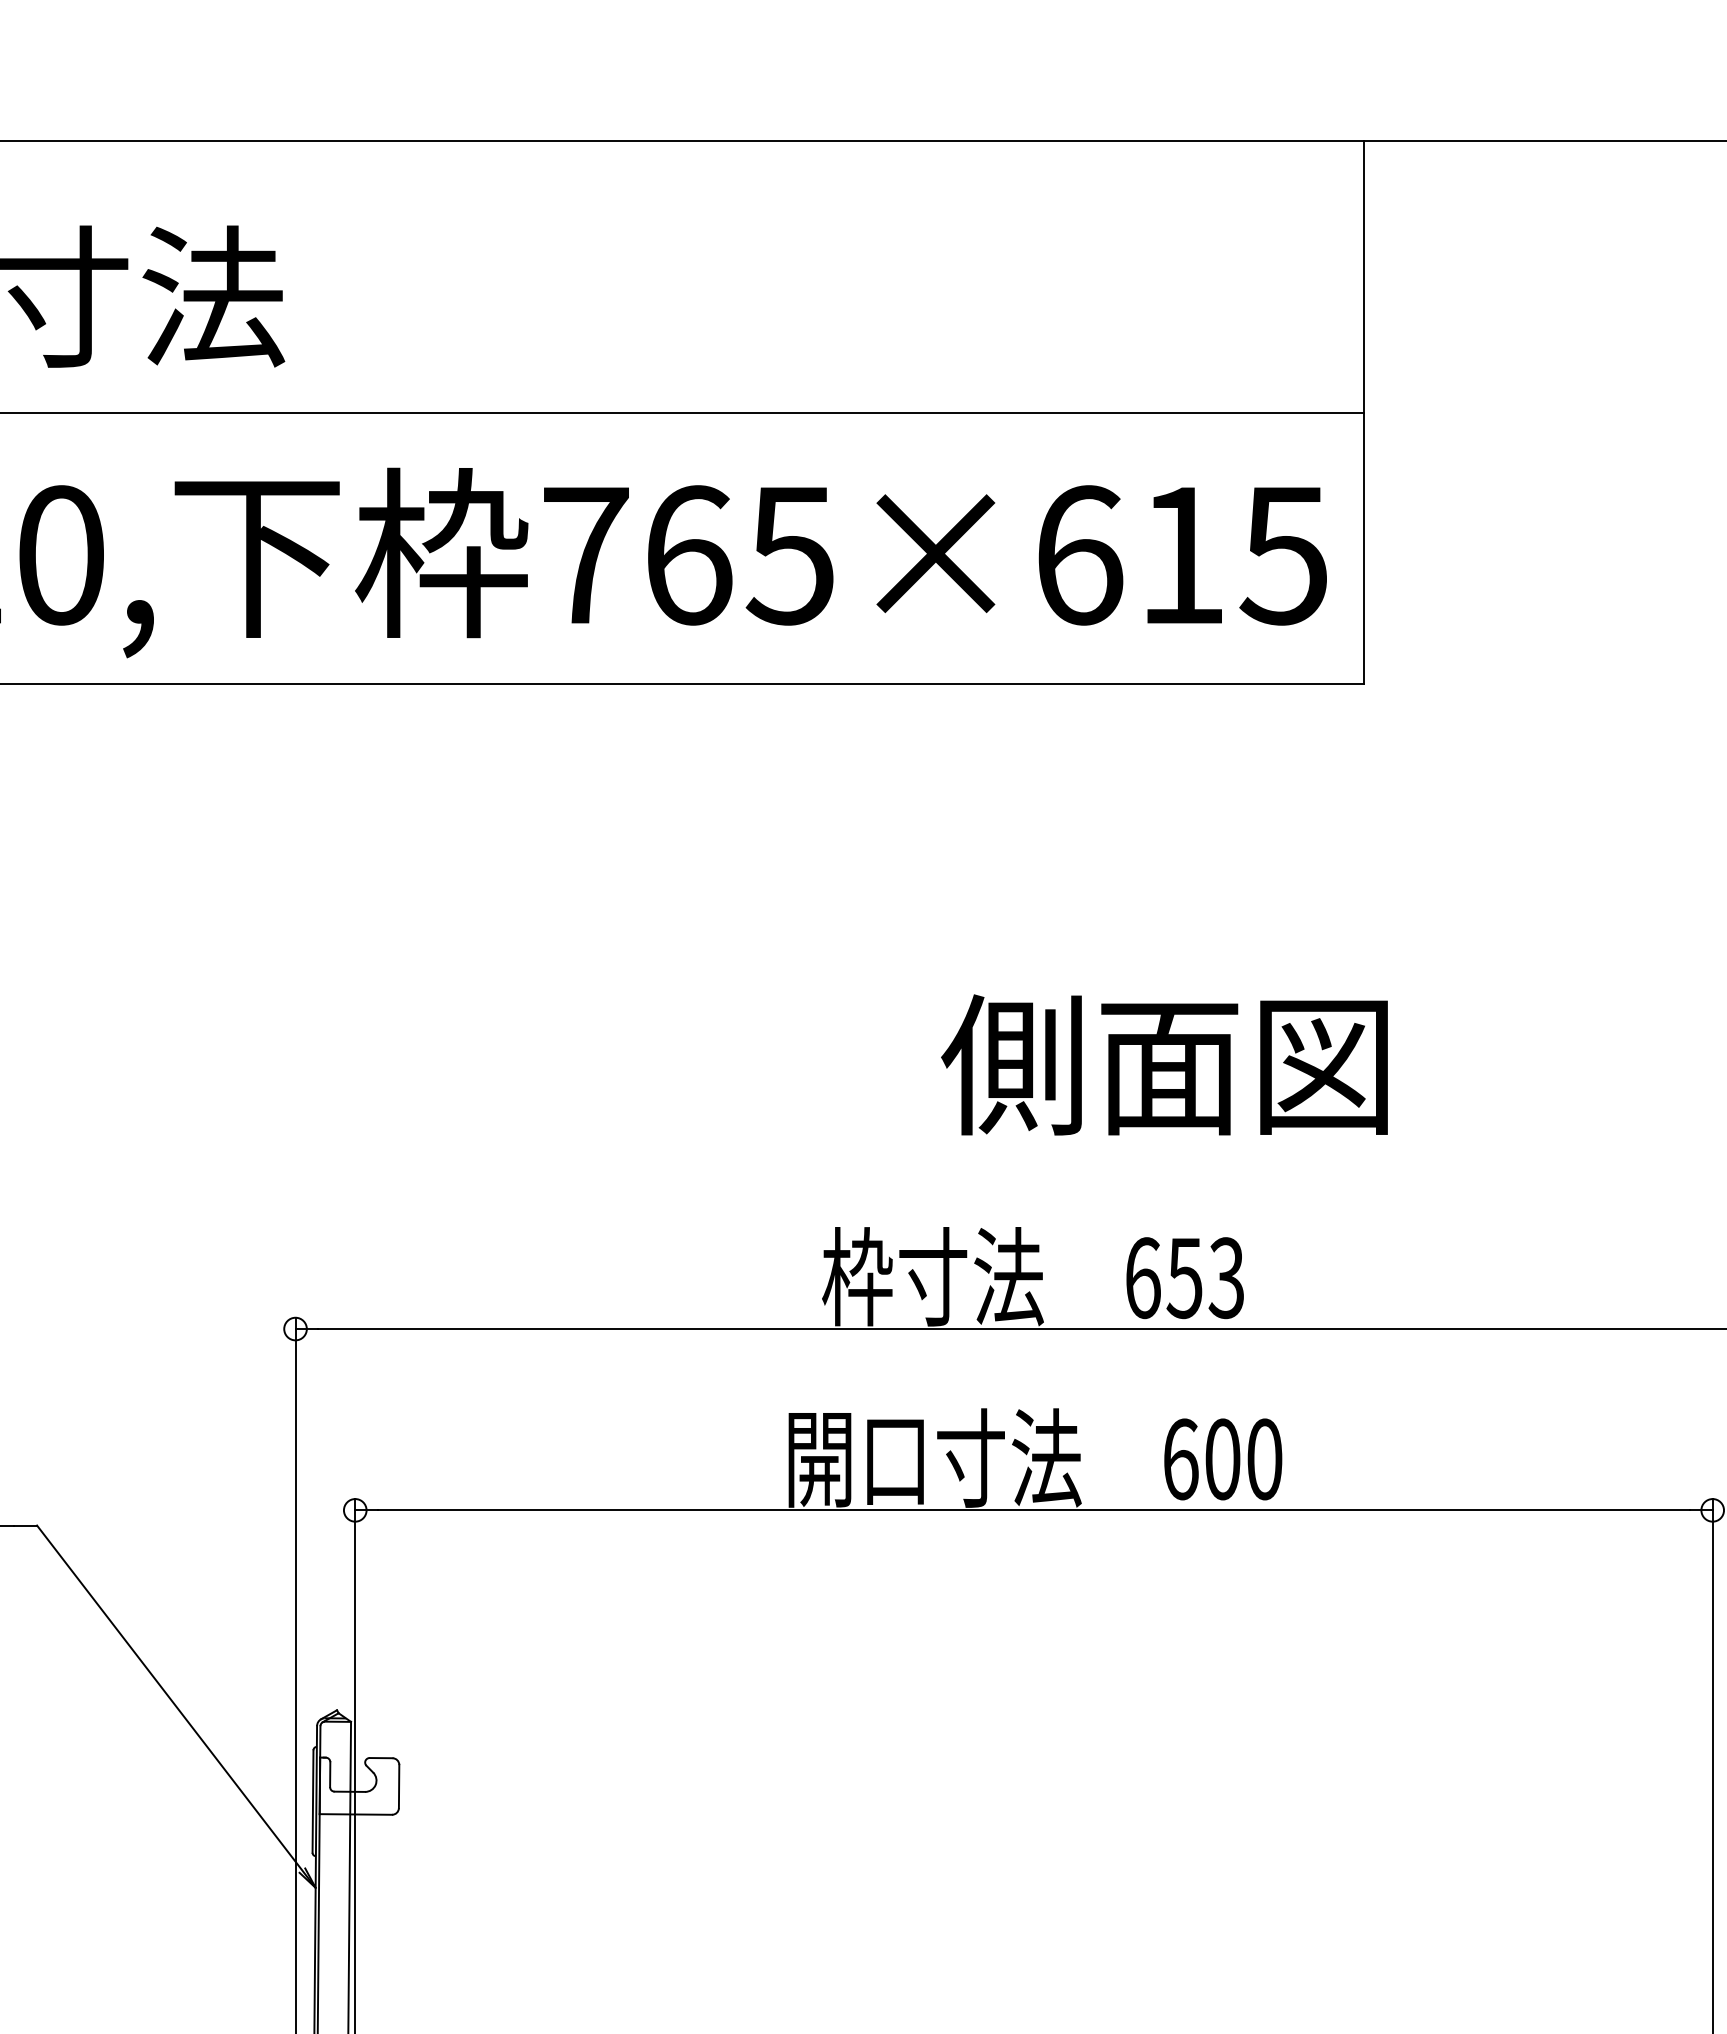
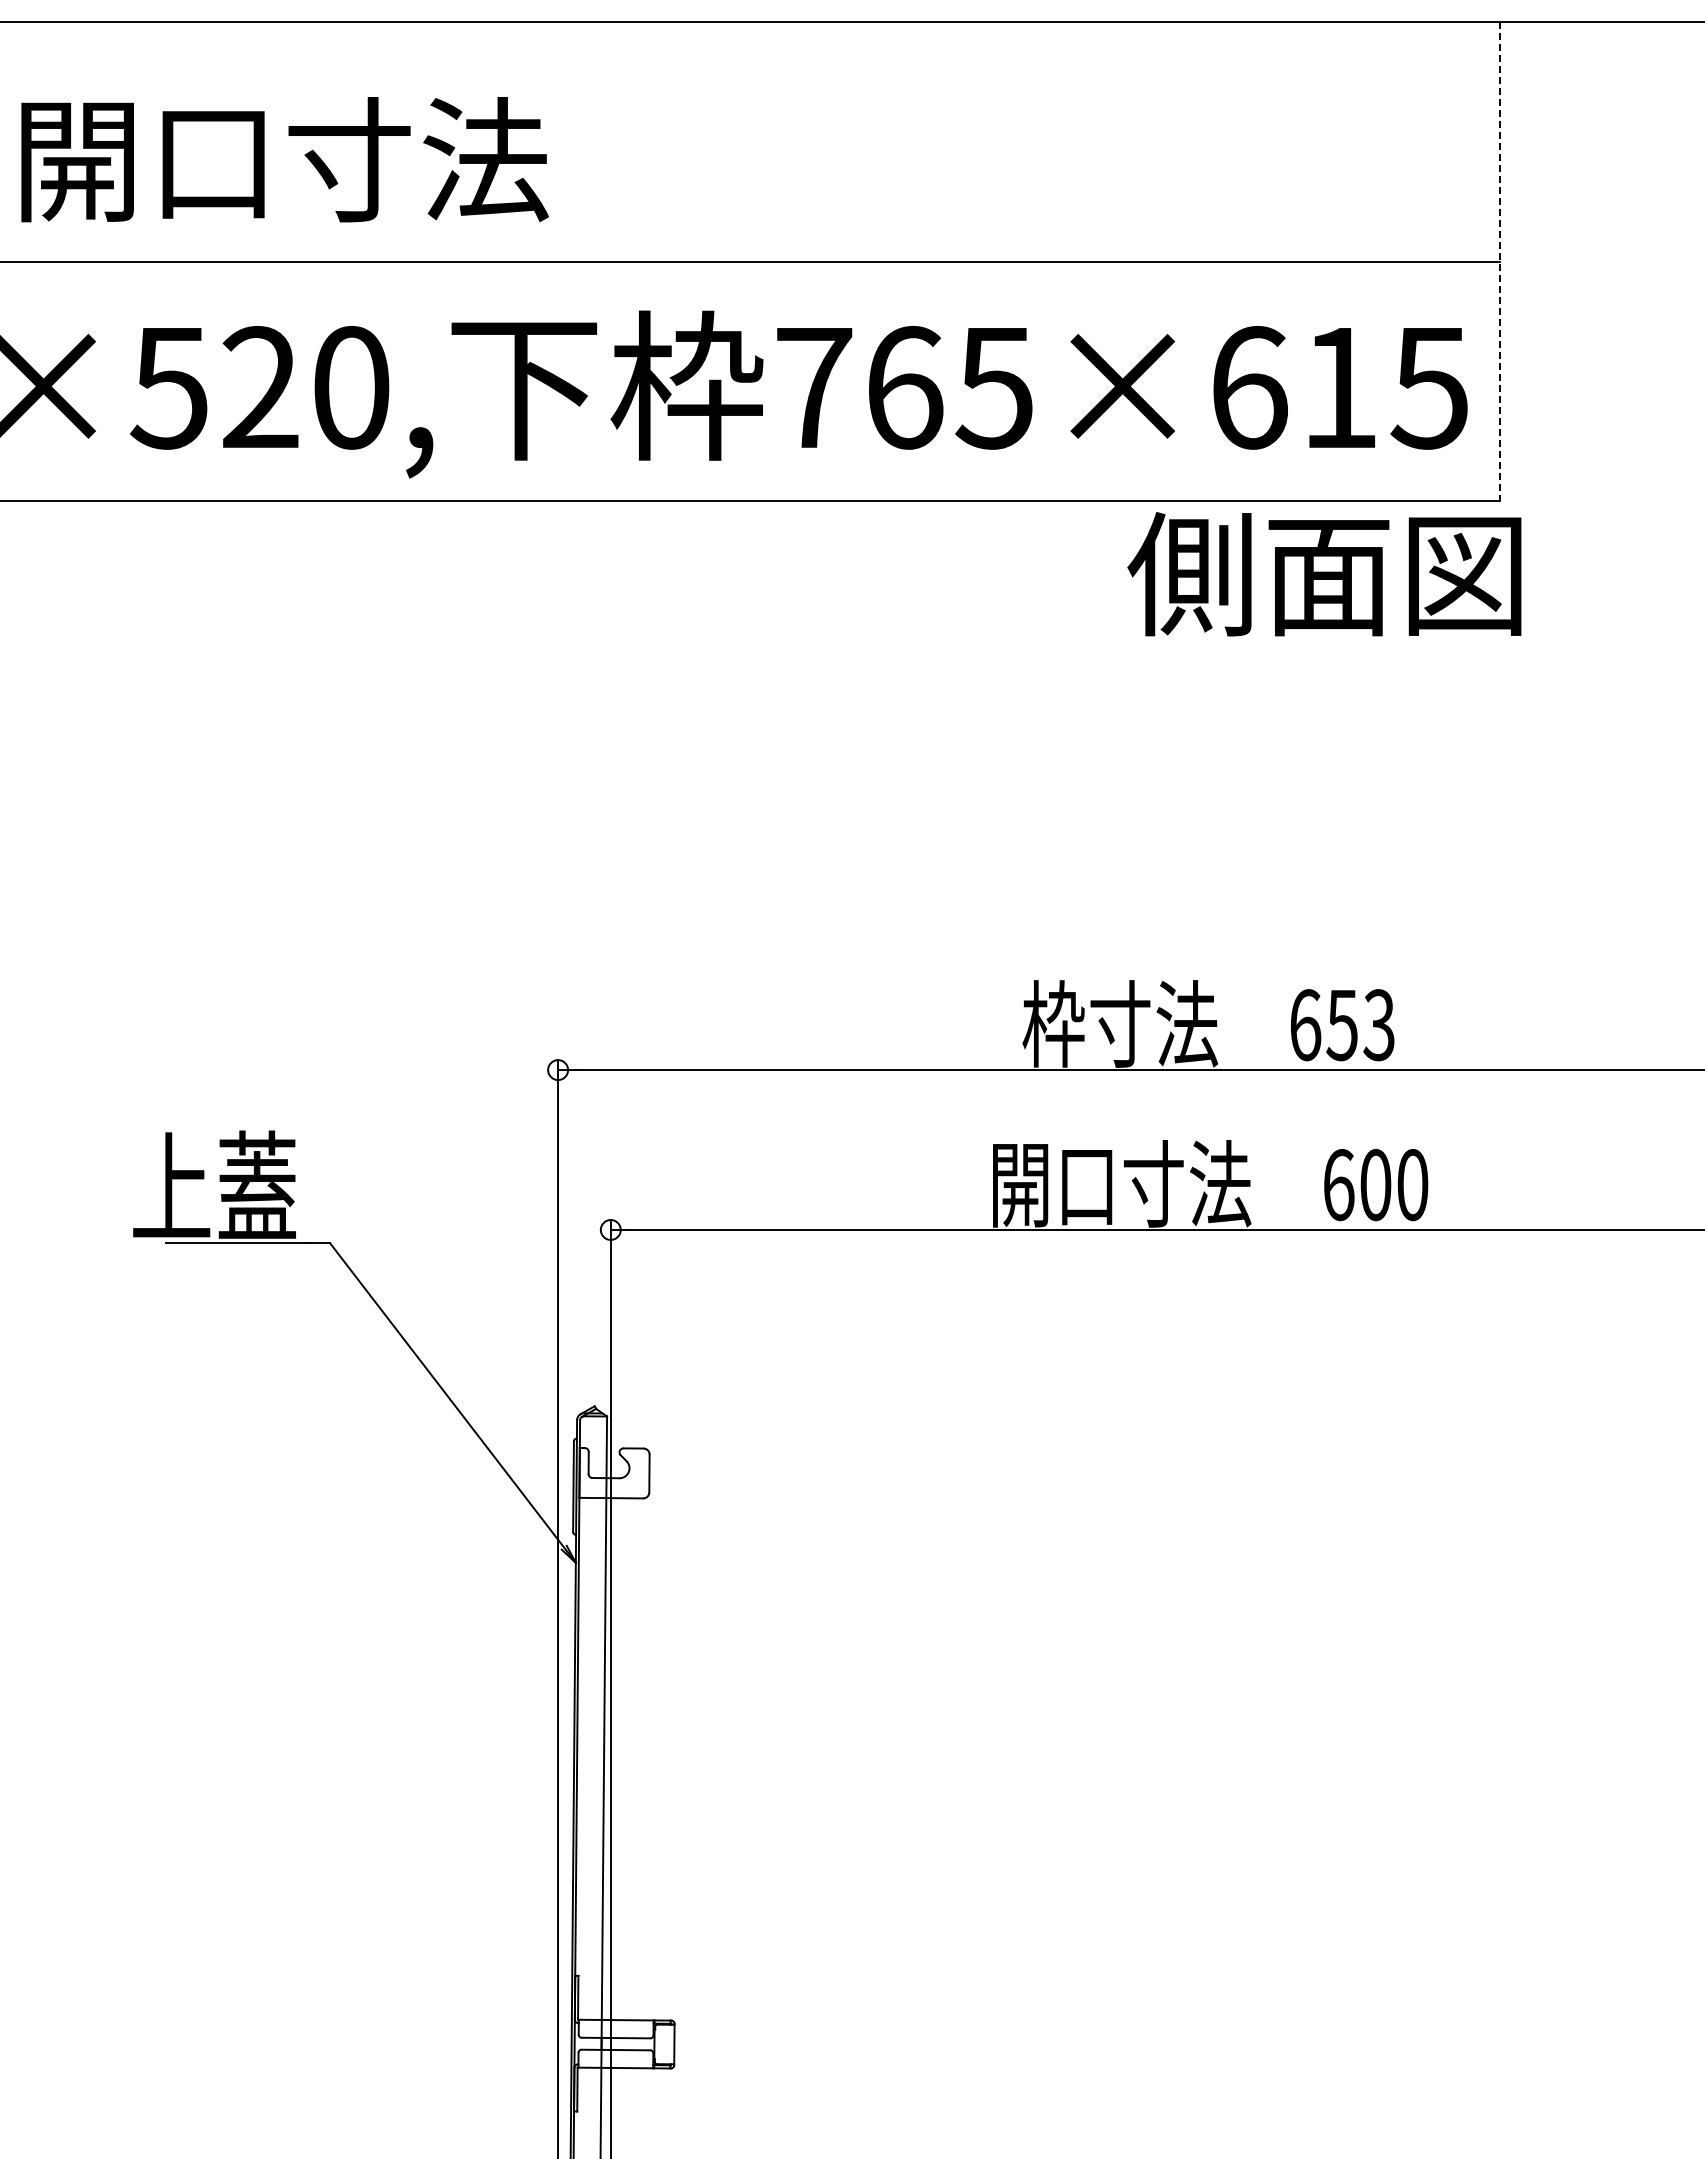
line: (1364, 413) -> (1500, 262), solid -> dashed
text: (1164, 1065) -> (1324, 574), moved

